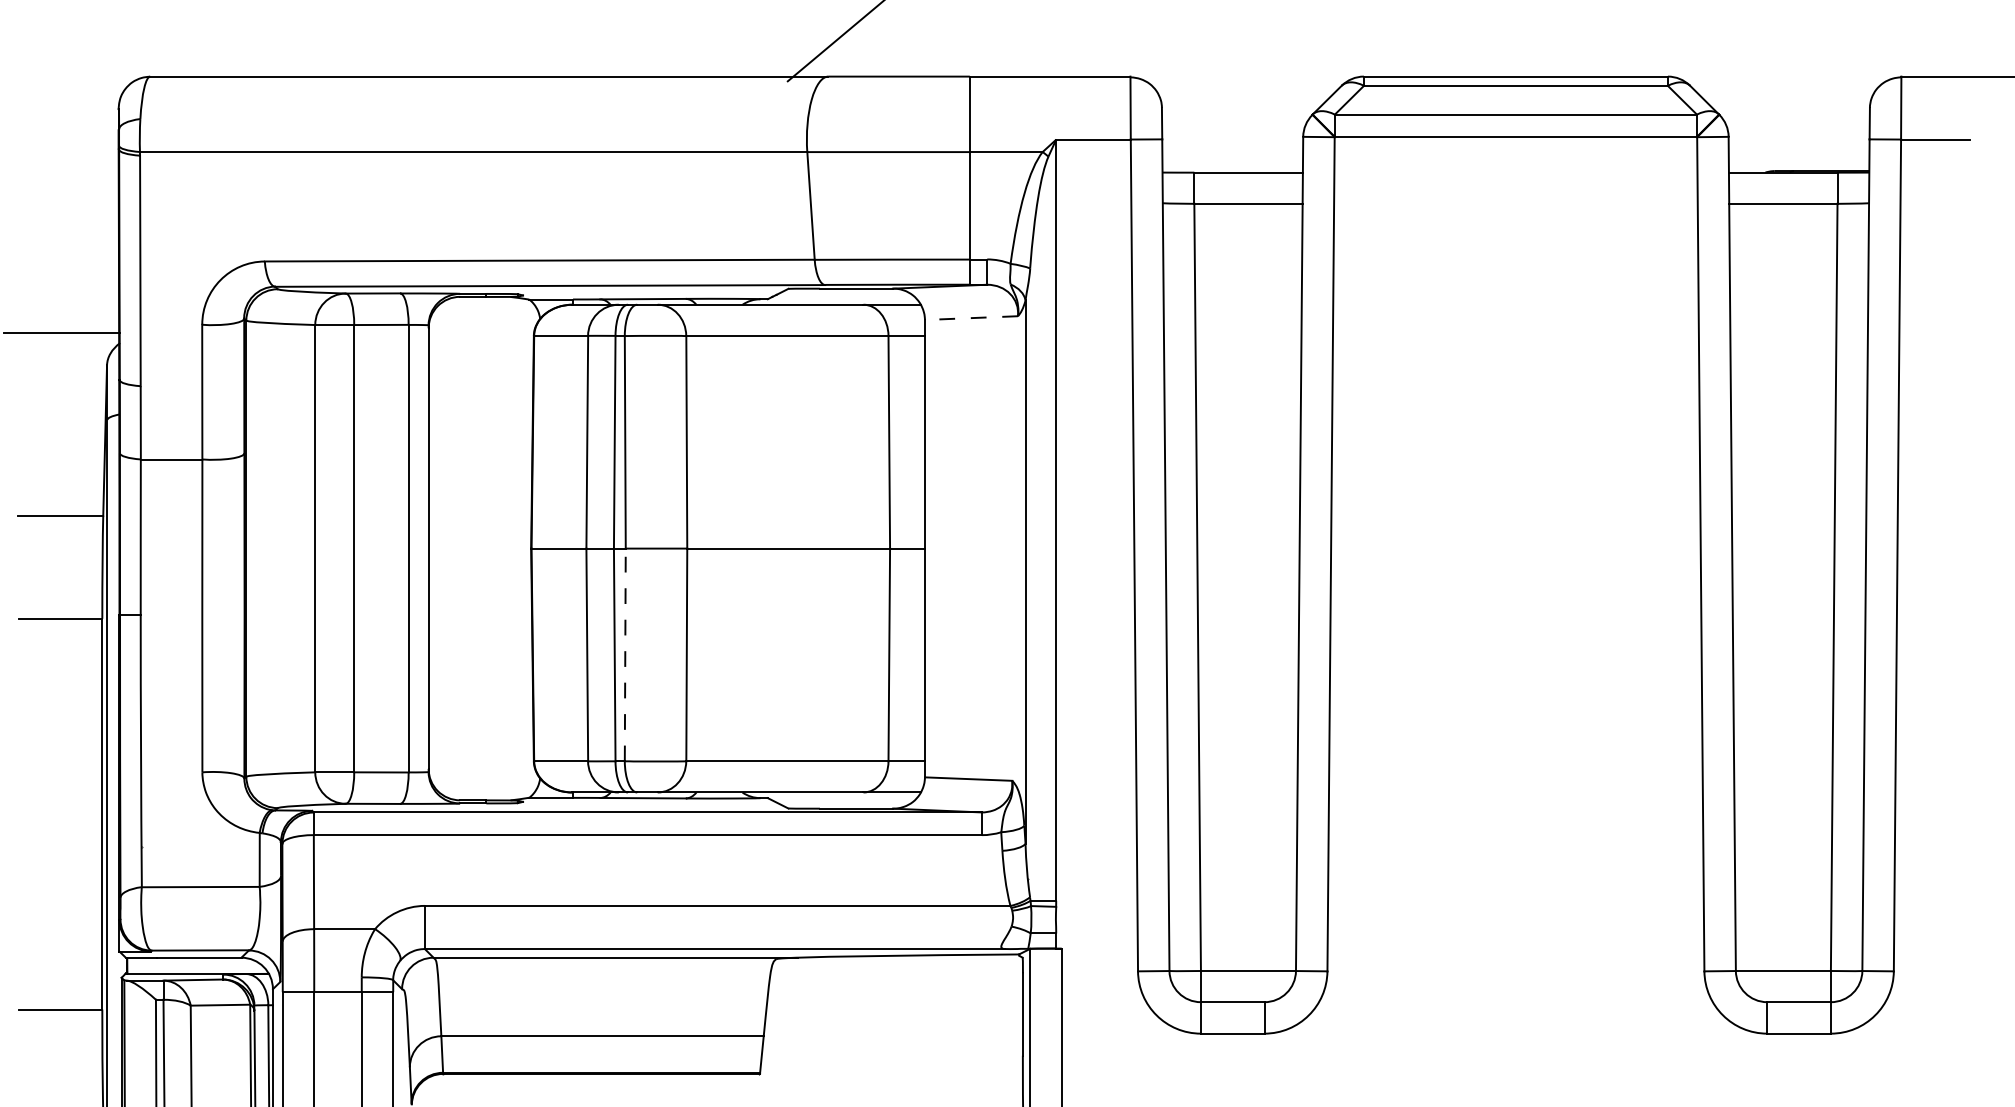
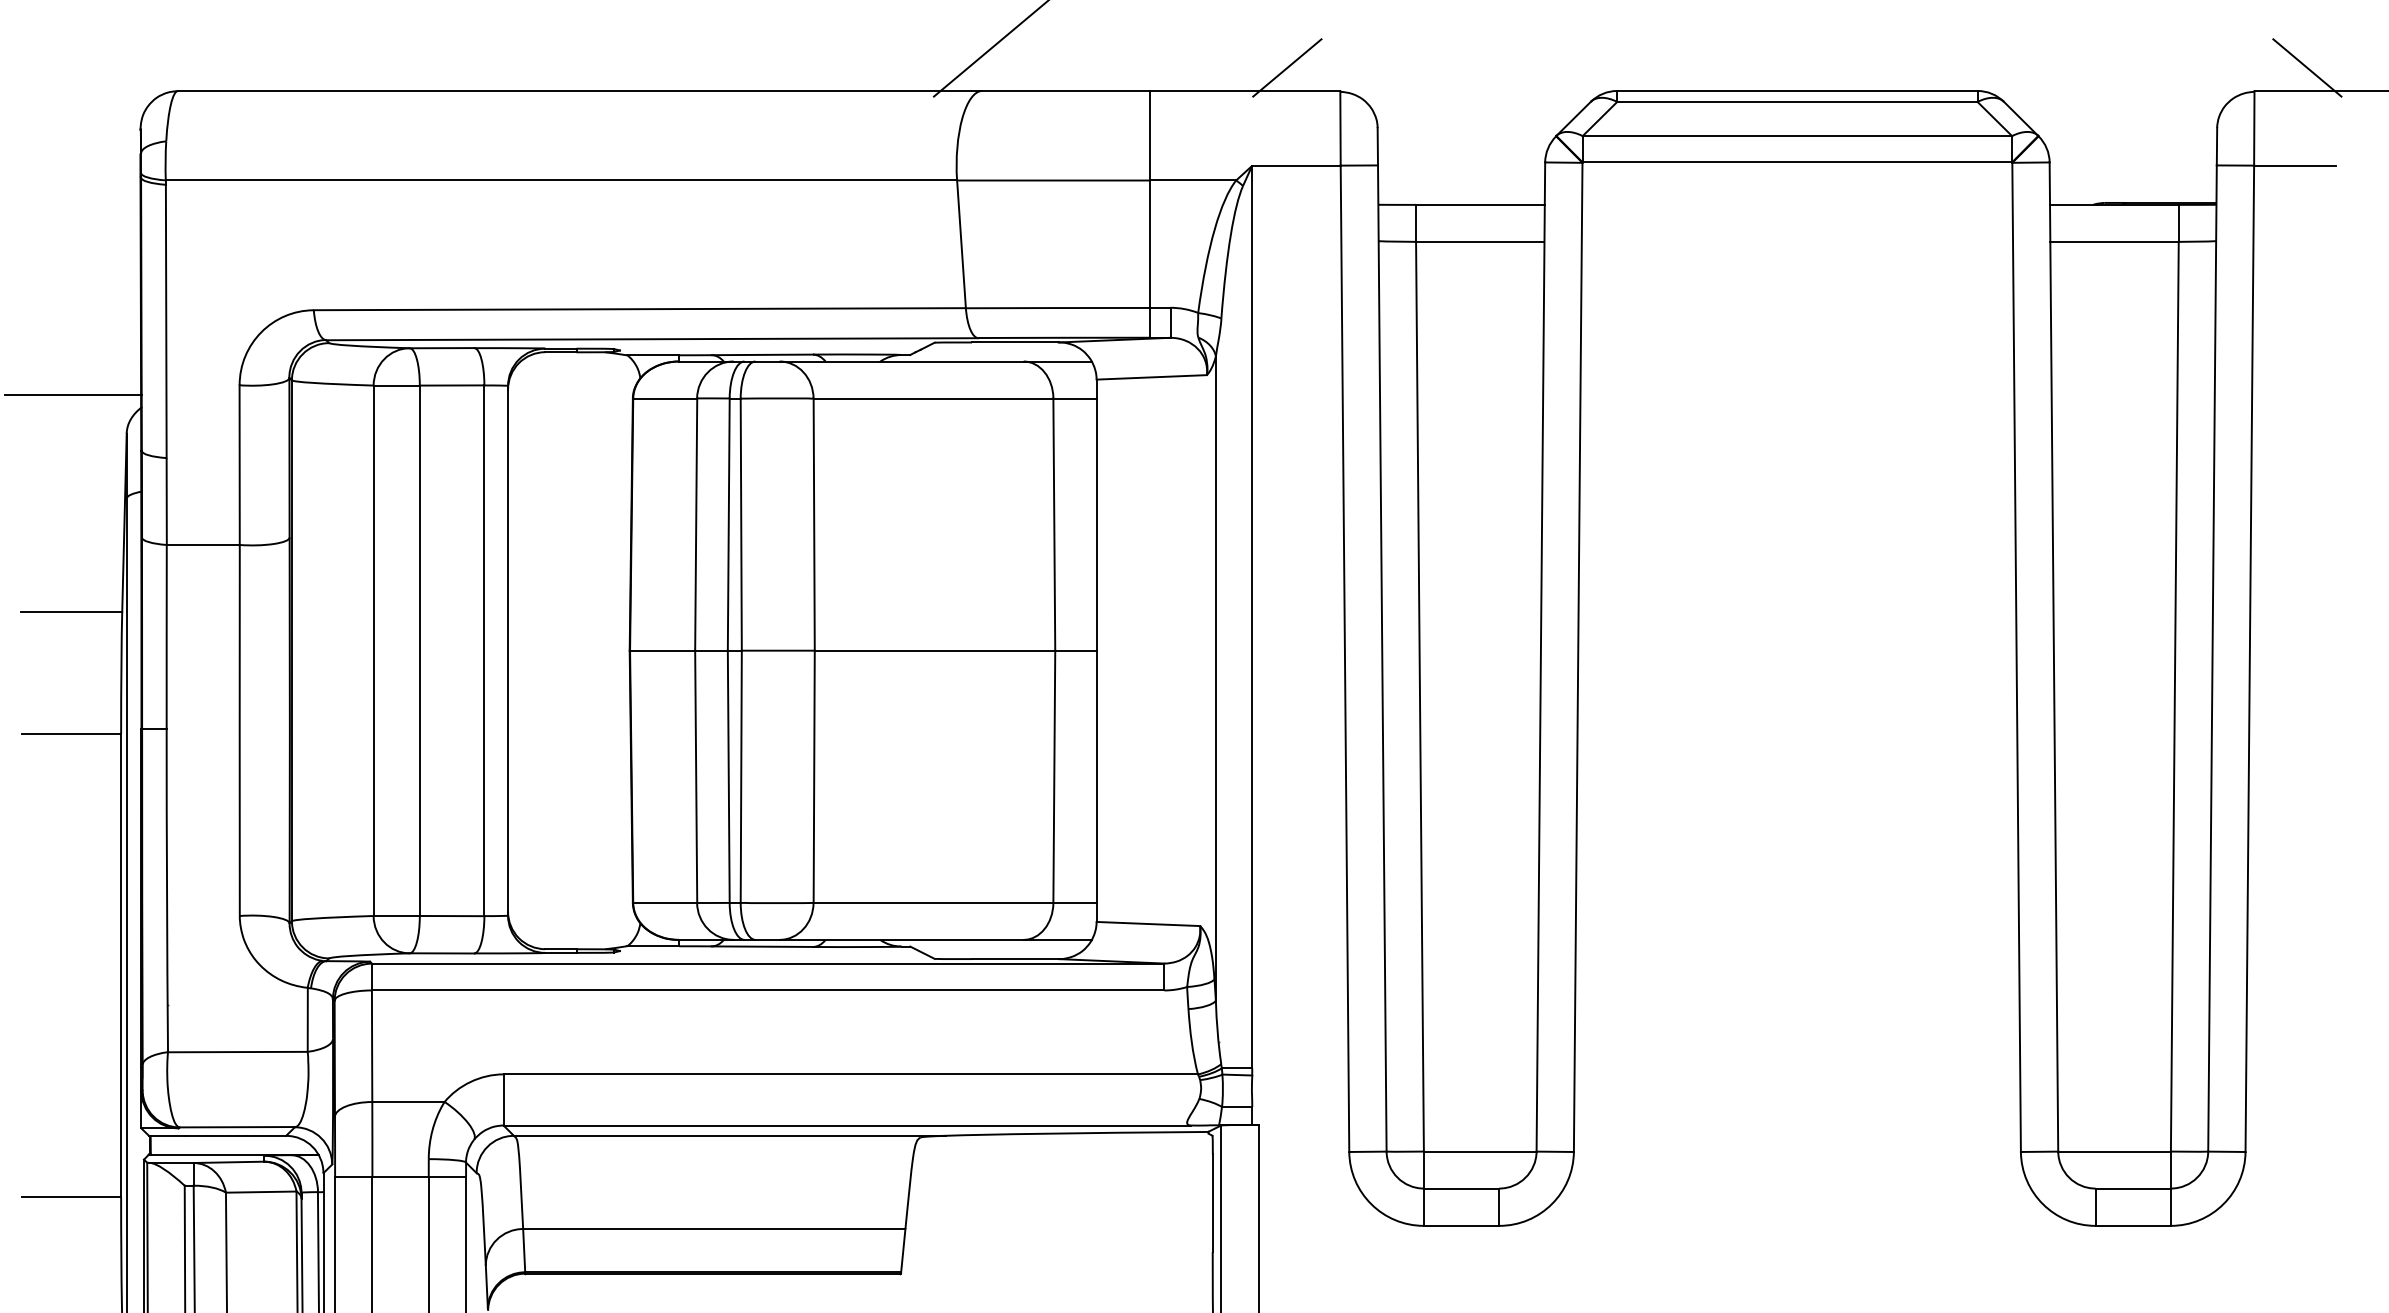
line: (1085, 56) -> (1287, 67), added
line: (1946, 56) -> (2307, 67), added
line: (971, 318) -> (1151, 377), dashed -> solid
line: (625, 654) -> (741, 776), dashed -> solid

